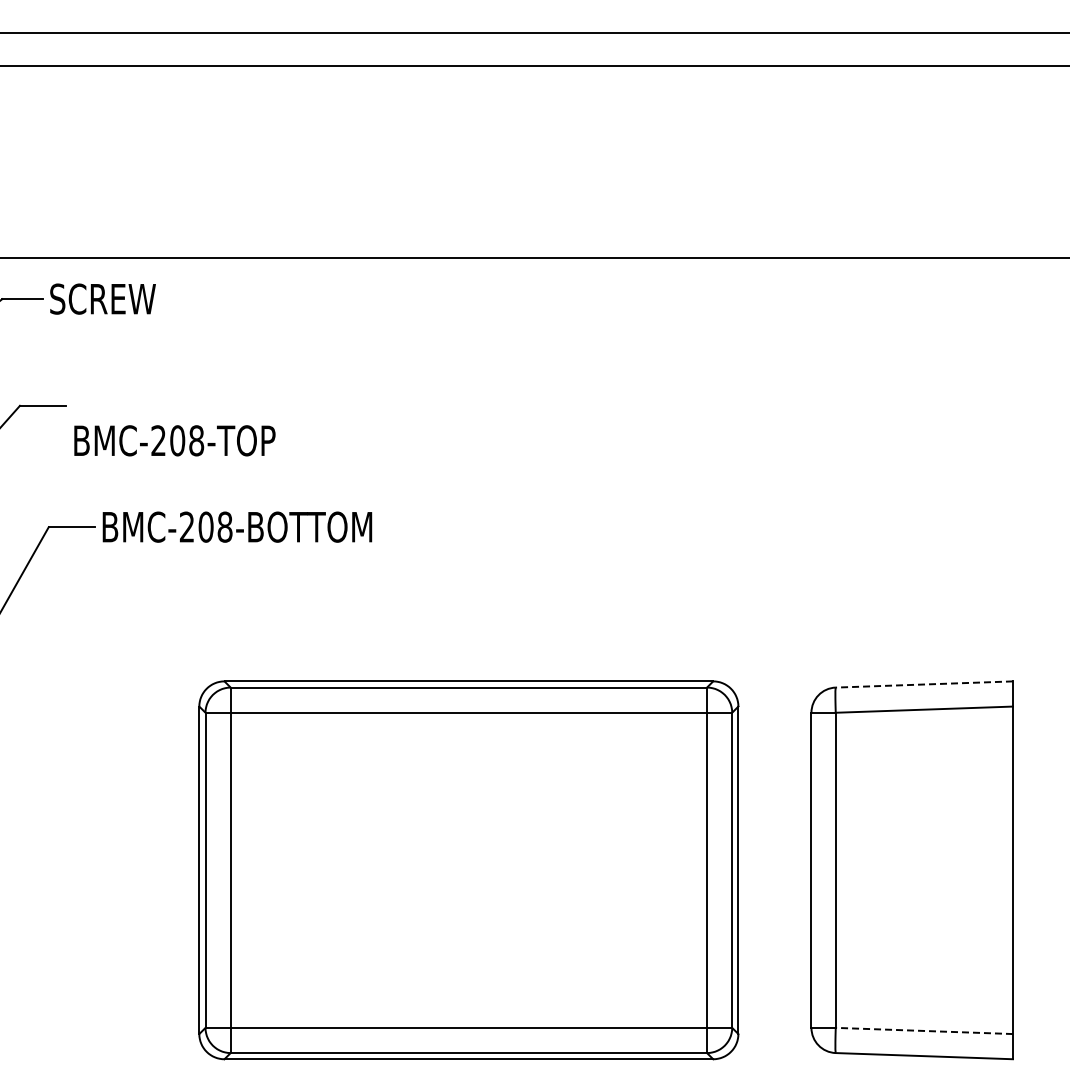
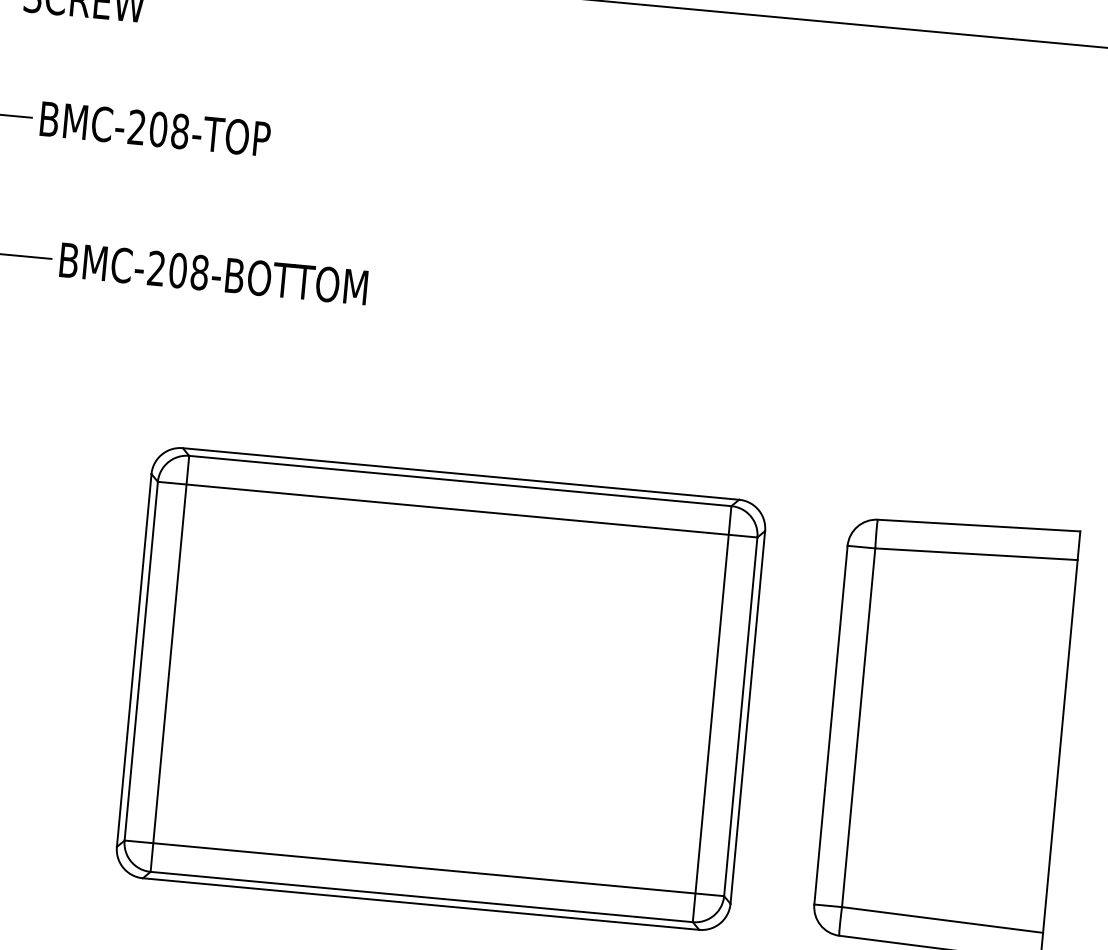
text: (174, 440) -> (155, 128), moved
line: (924, 684) -> (979, 525), dashed -> solid
line: (924, 1030) -> (942, 919), dashed -> solid

